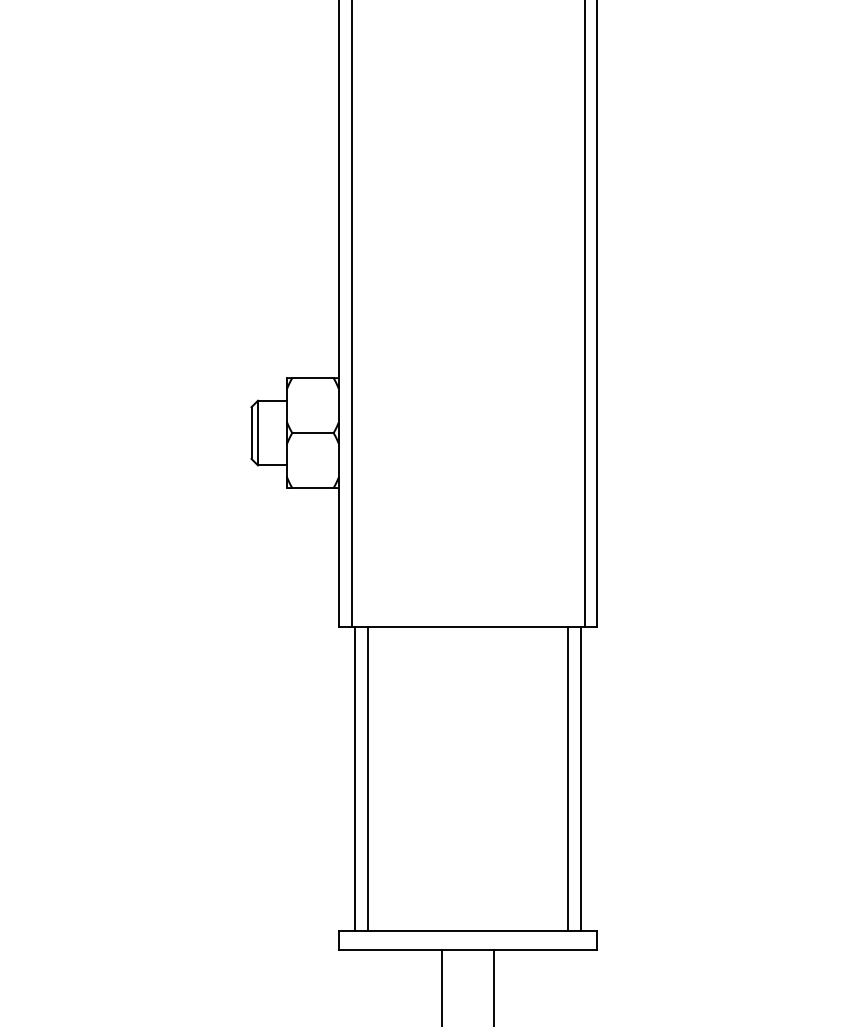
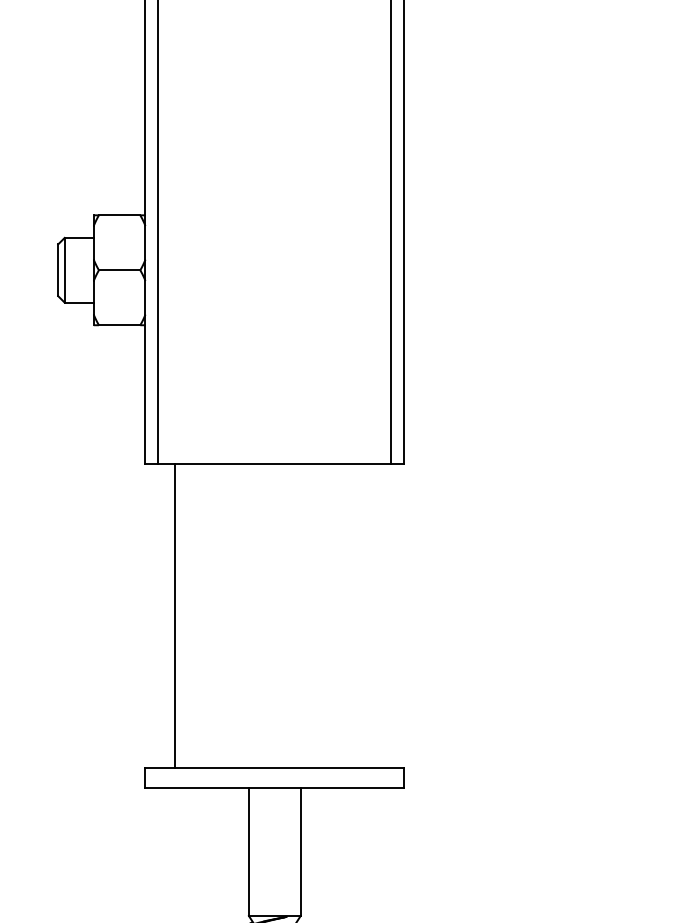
line: (354, 778) -> (161, 615), removed
line: (568, 778) -> (375, 615), removed
line: (581, 778) -> (388, 615), removed

